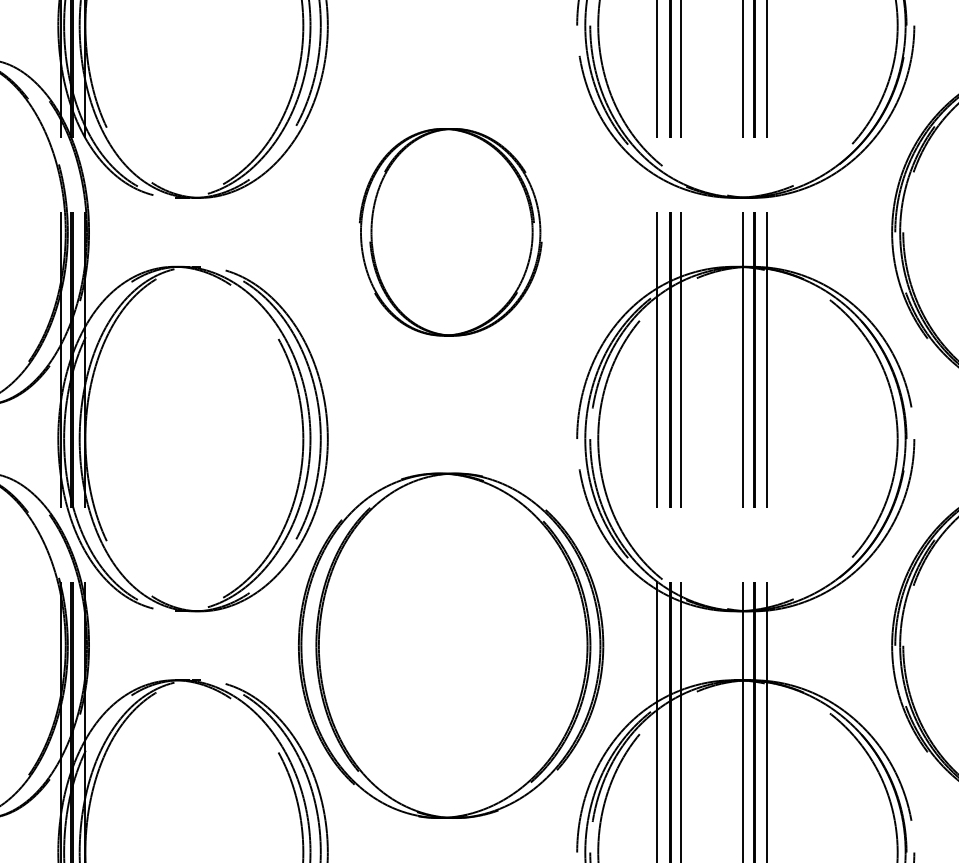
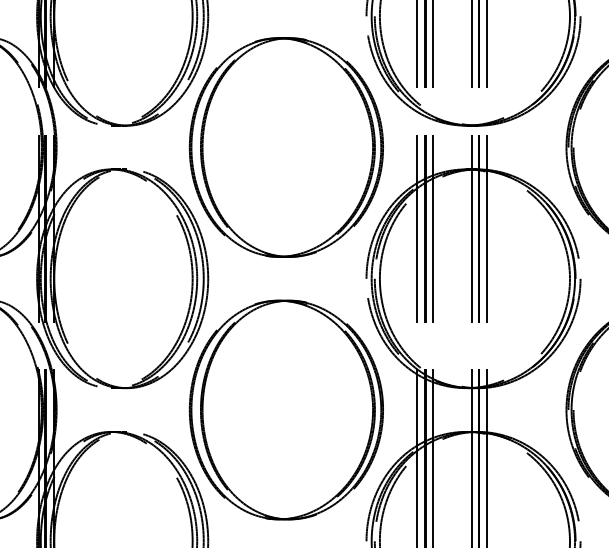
part: (449, 232) -> (285, 147), size x1.67

